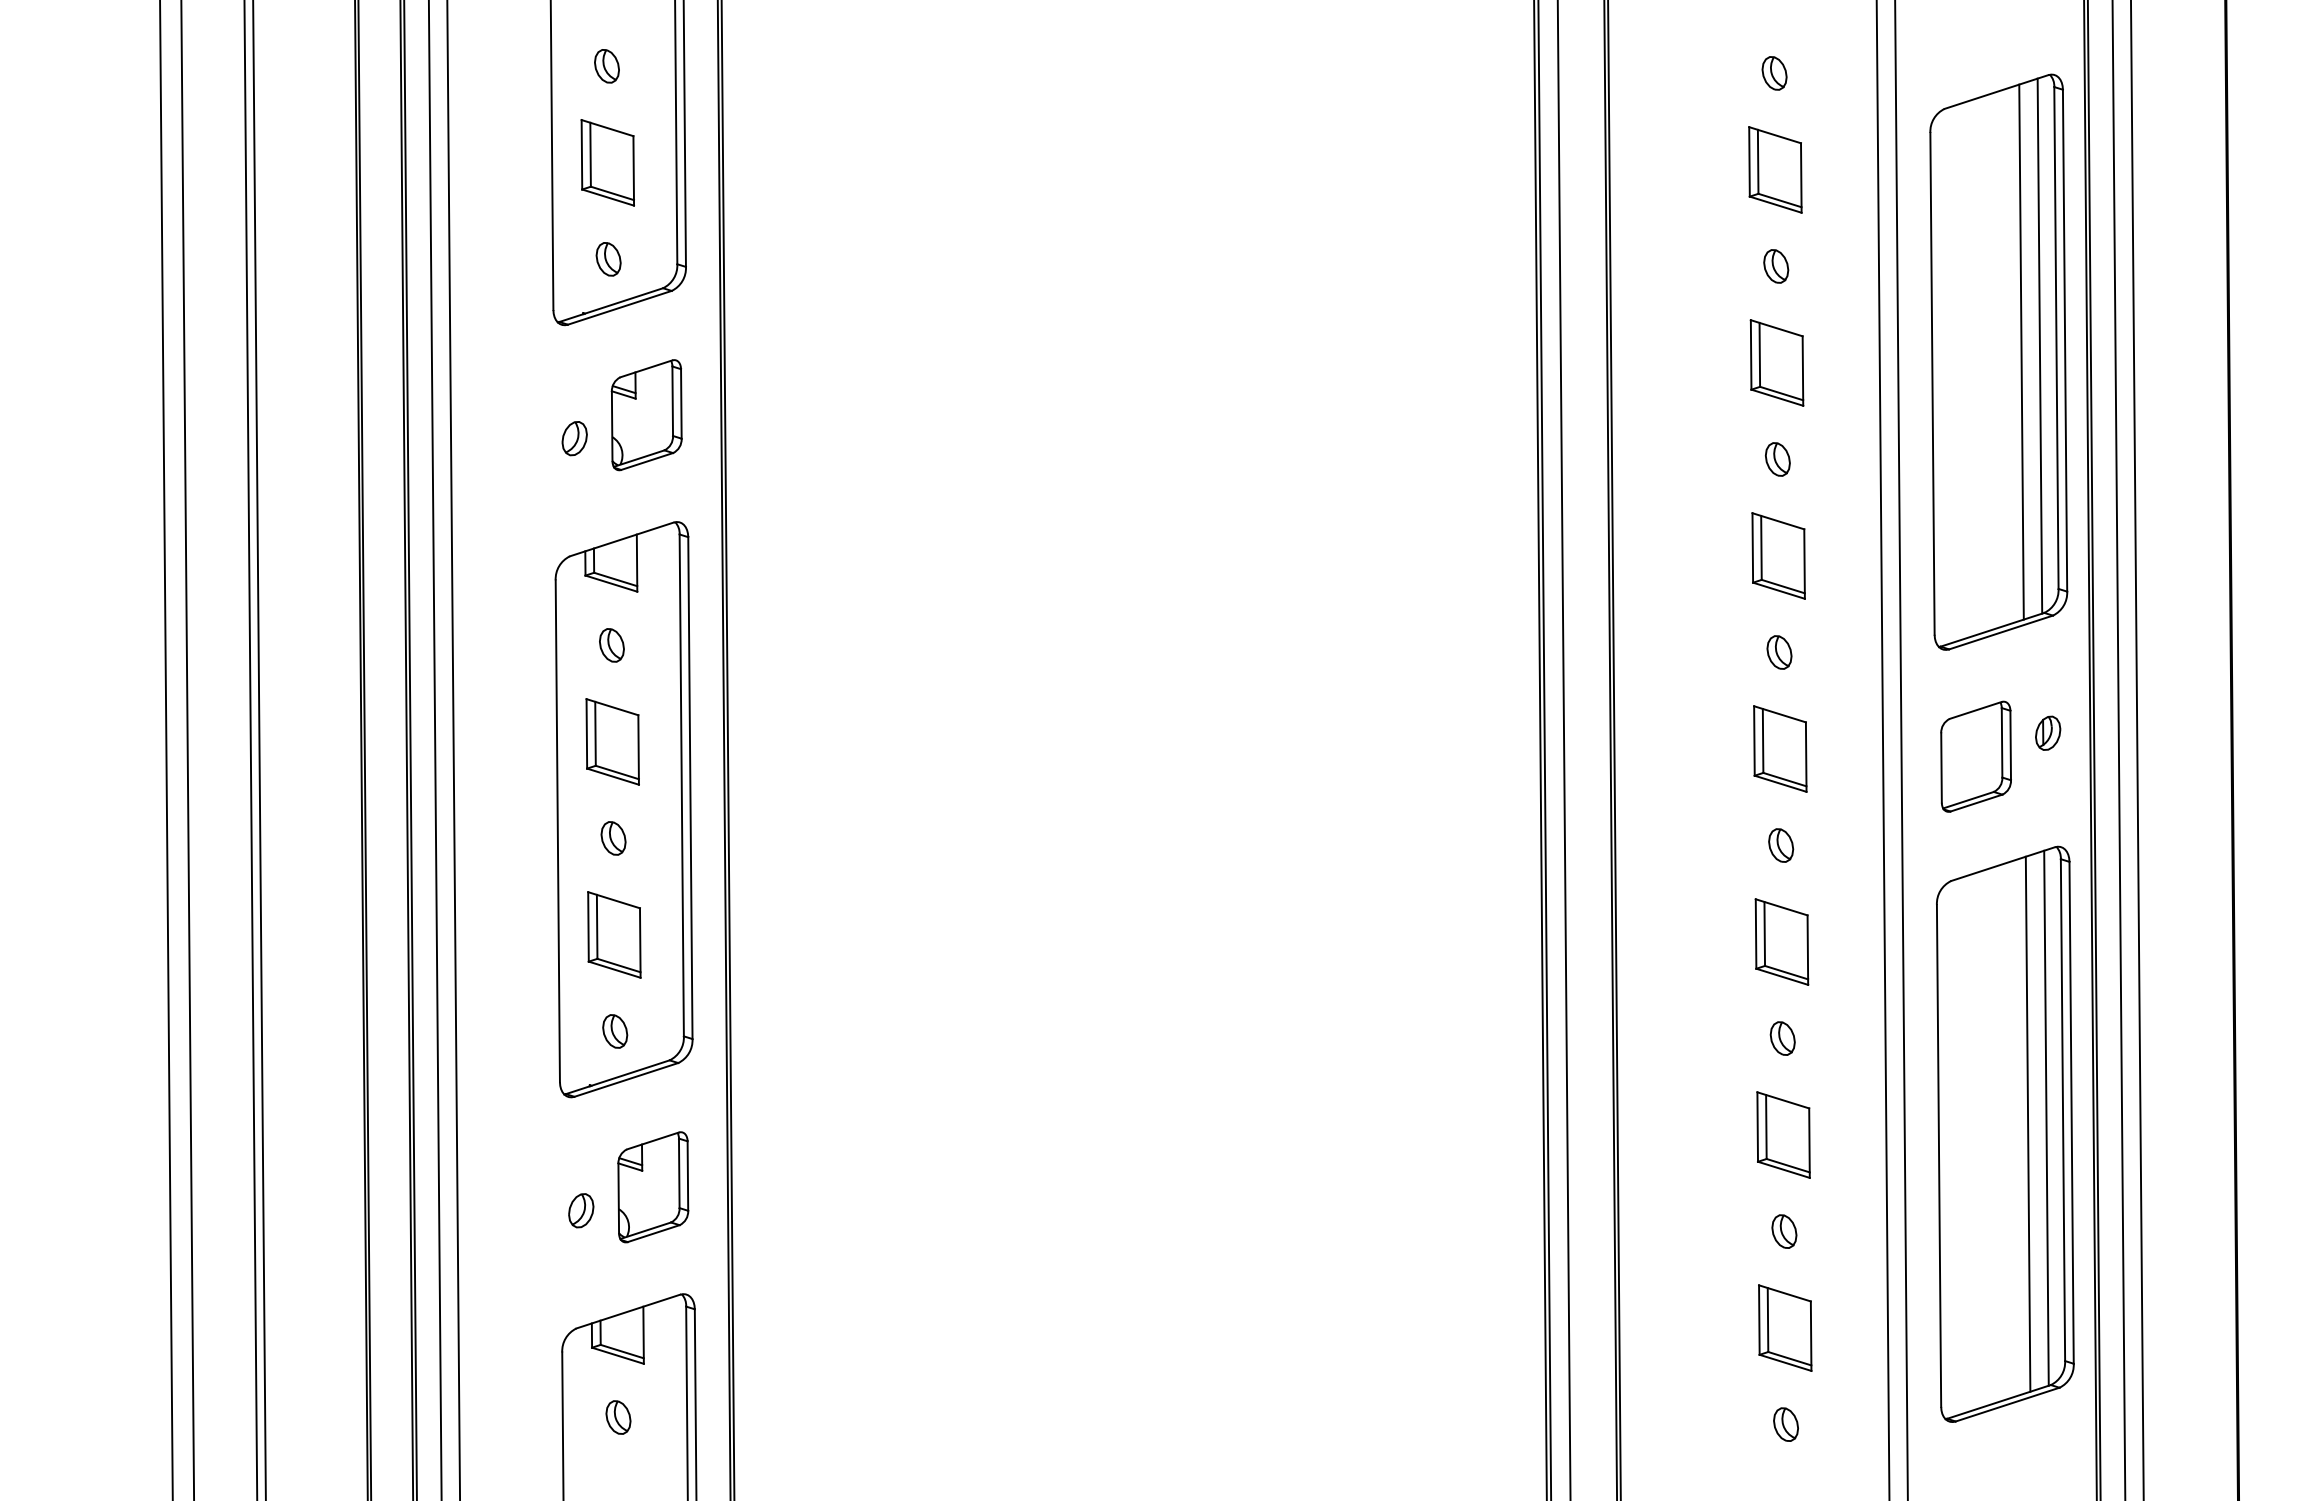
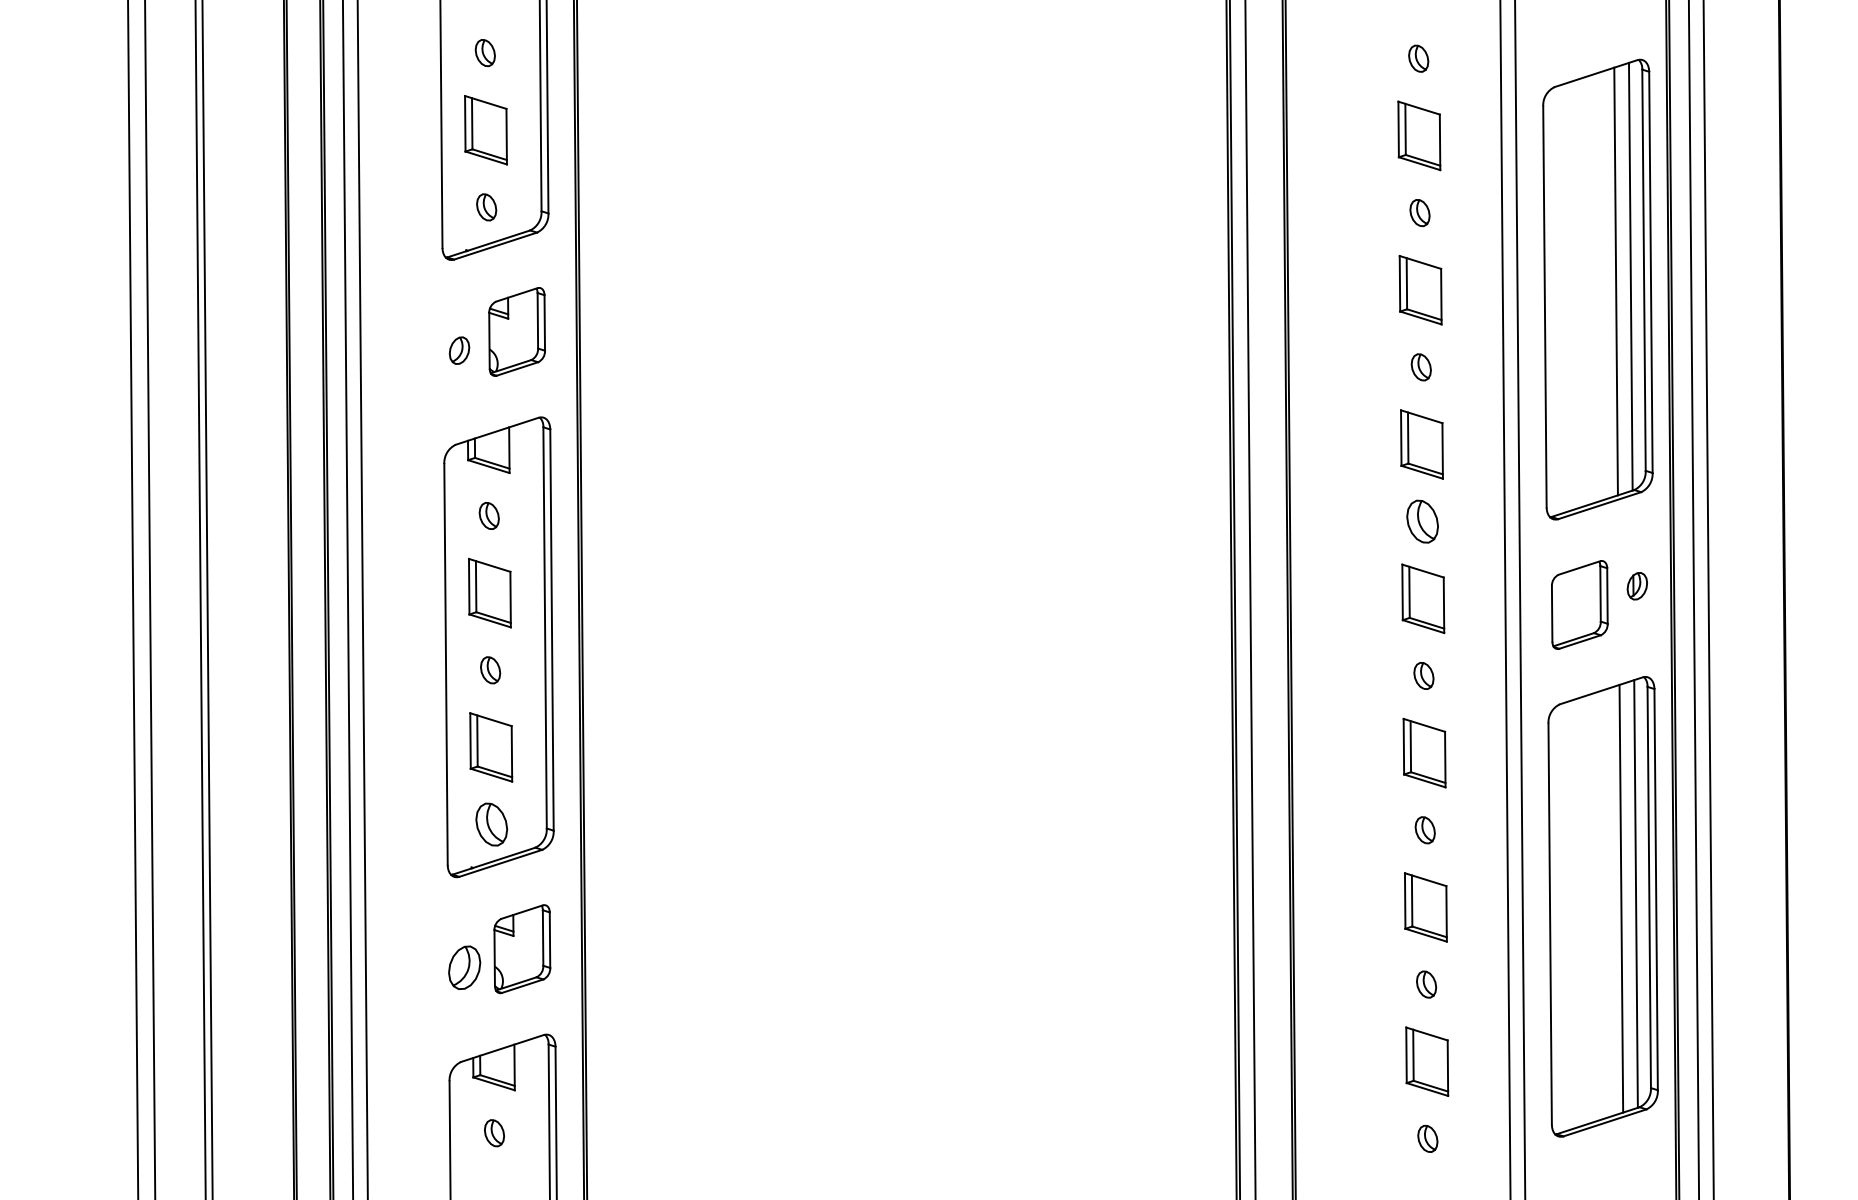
part: (1779, 652) -> (1422, 521), size x1.6
part: (615, 1031) -> (492, 824), size x1.6
part: (581, 1210) -> (464, 967), size x1.6

